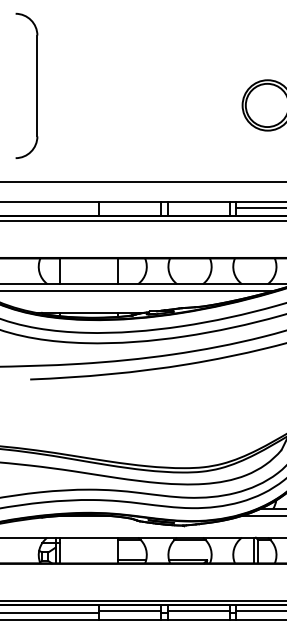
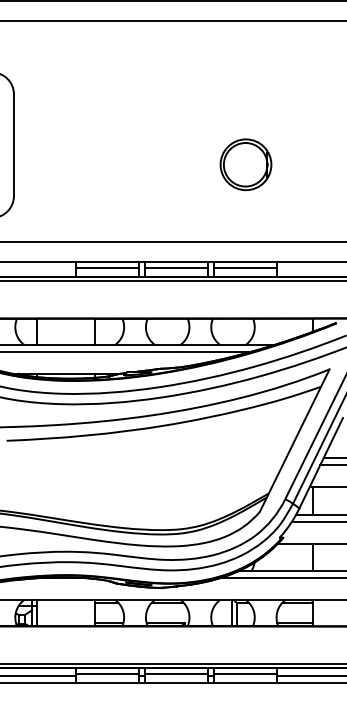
line: (130, 207) -> (107, 267), added
line: (198, 207) -> (176, 267), added

